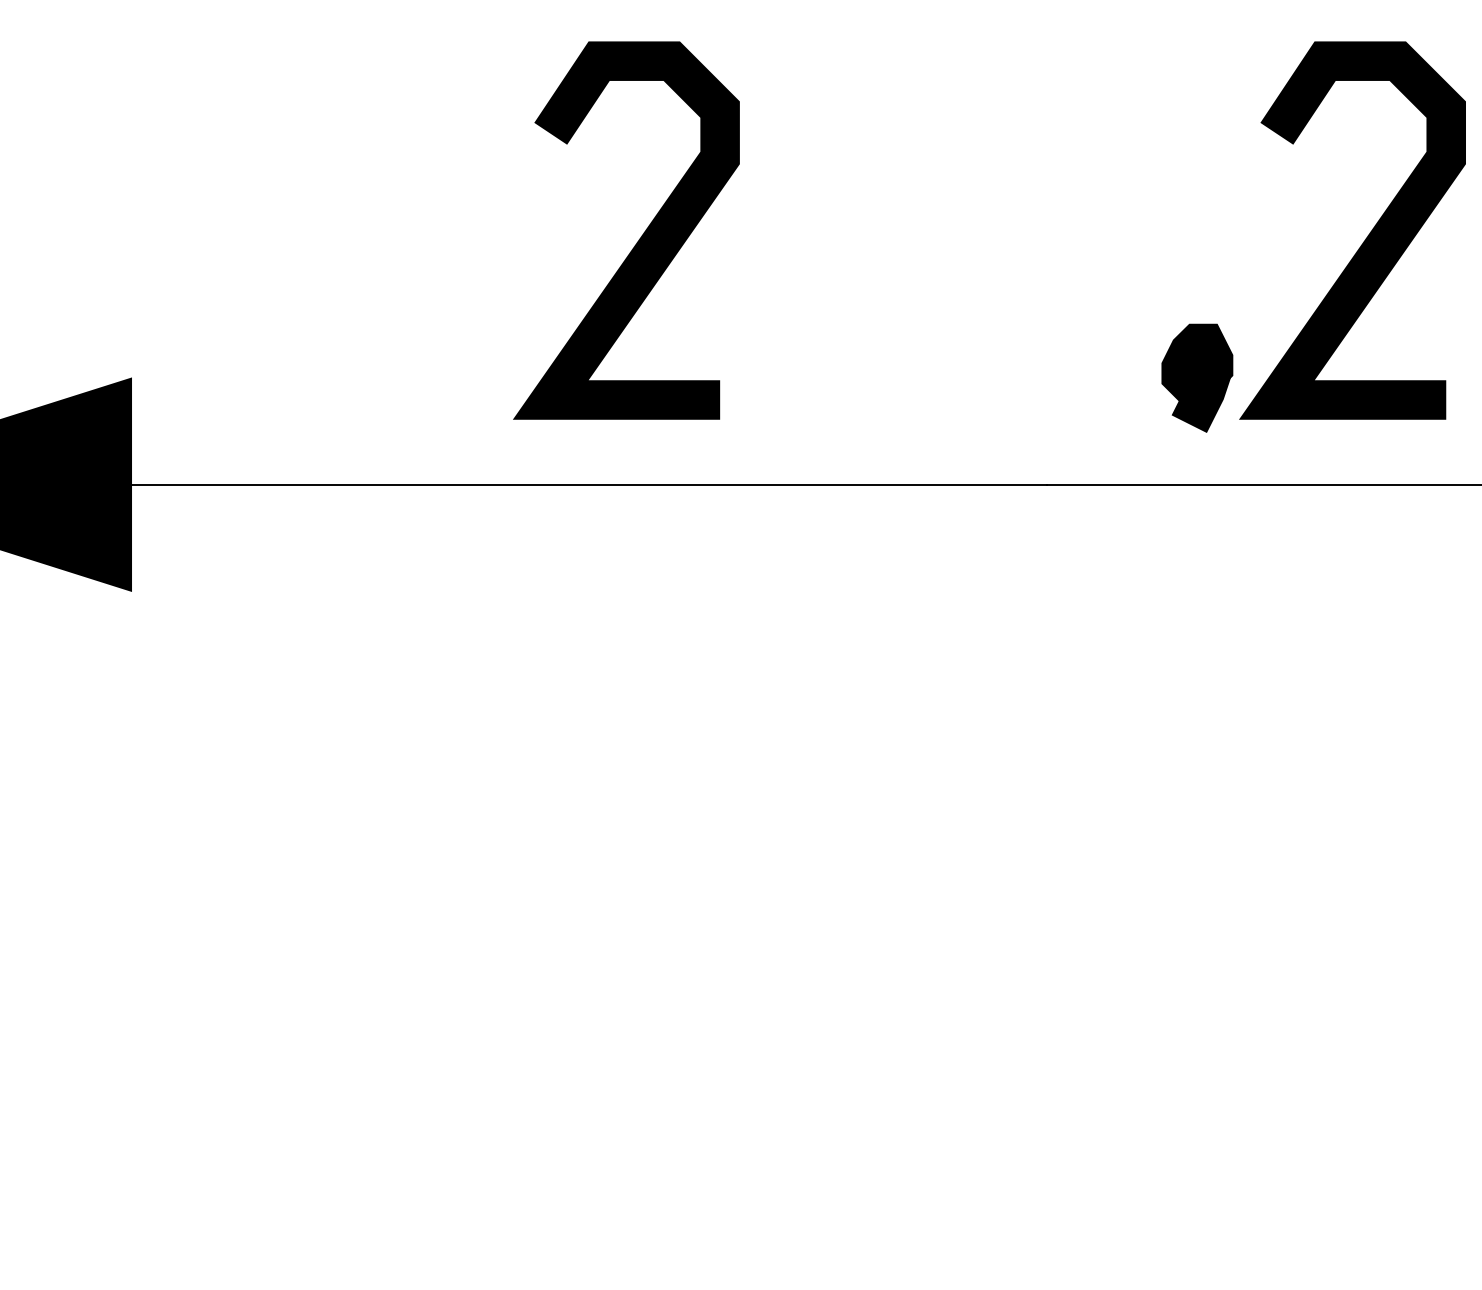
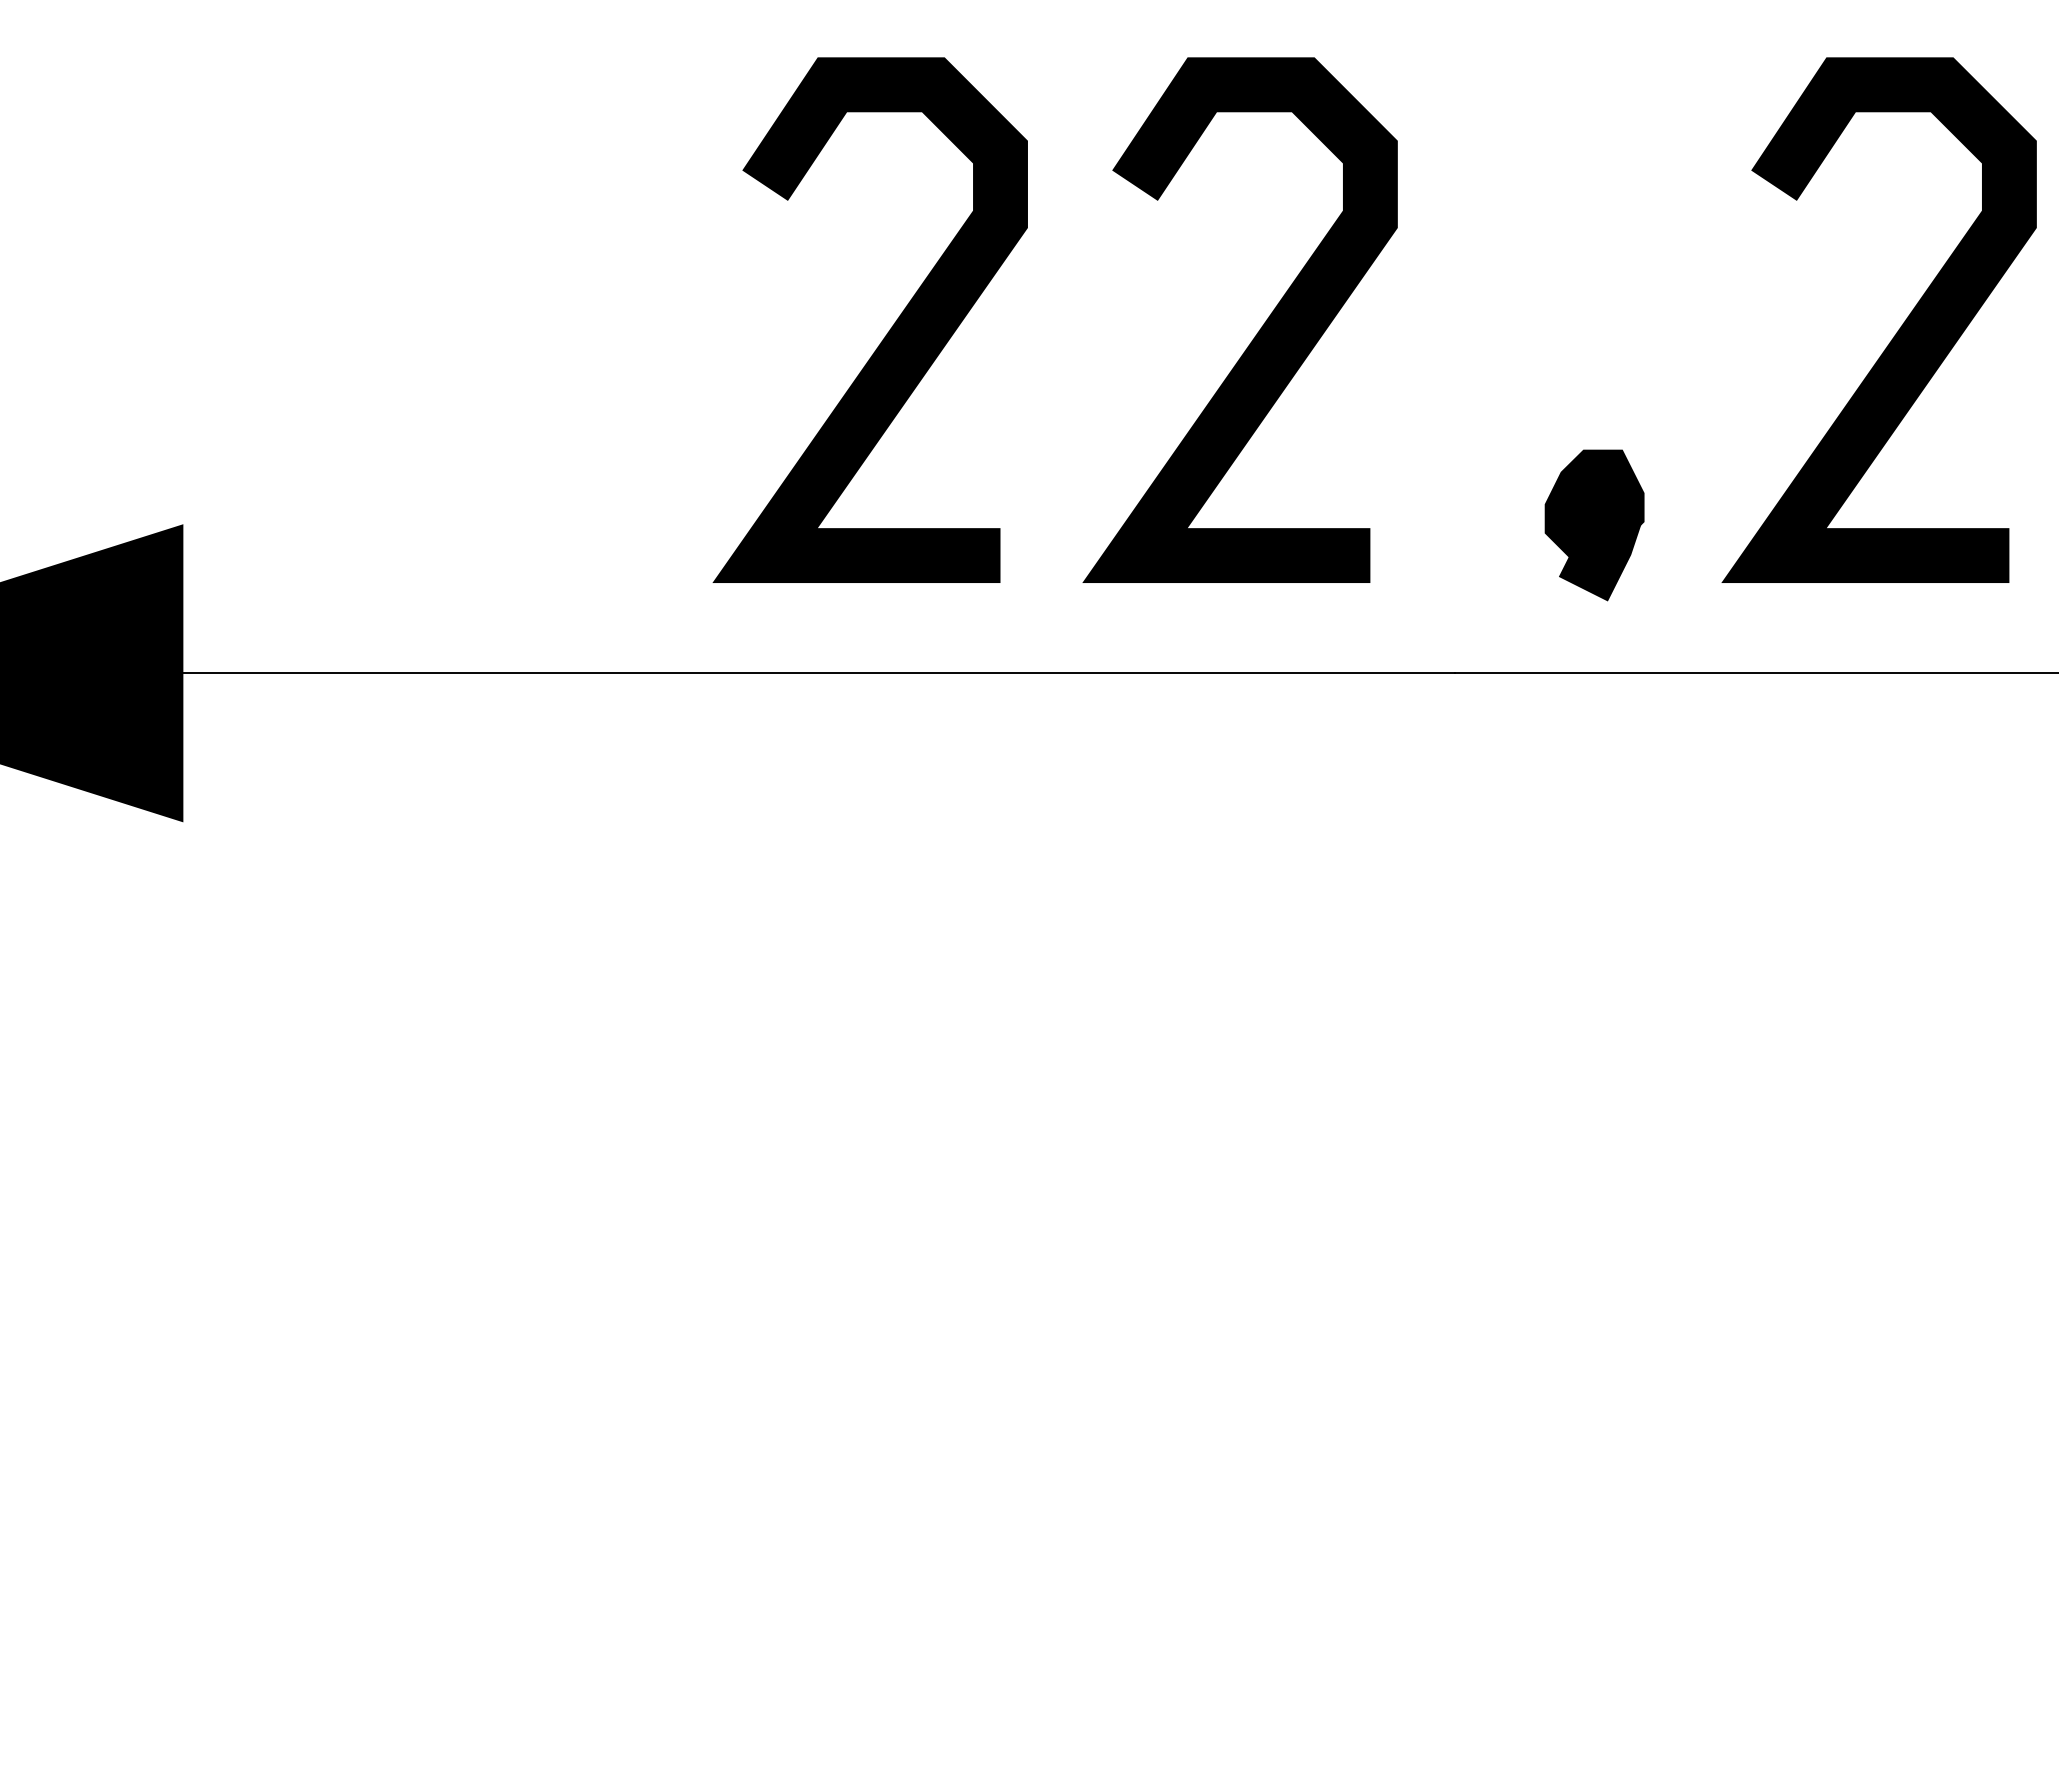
curve: (904, 240) -> (1256, 333), added
part: (1197, 378) -> (1594, 525), moved

